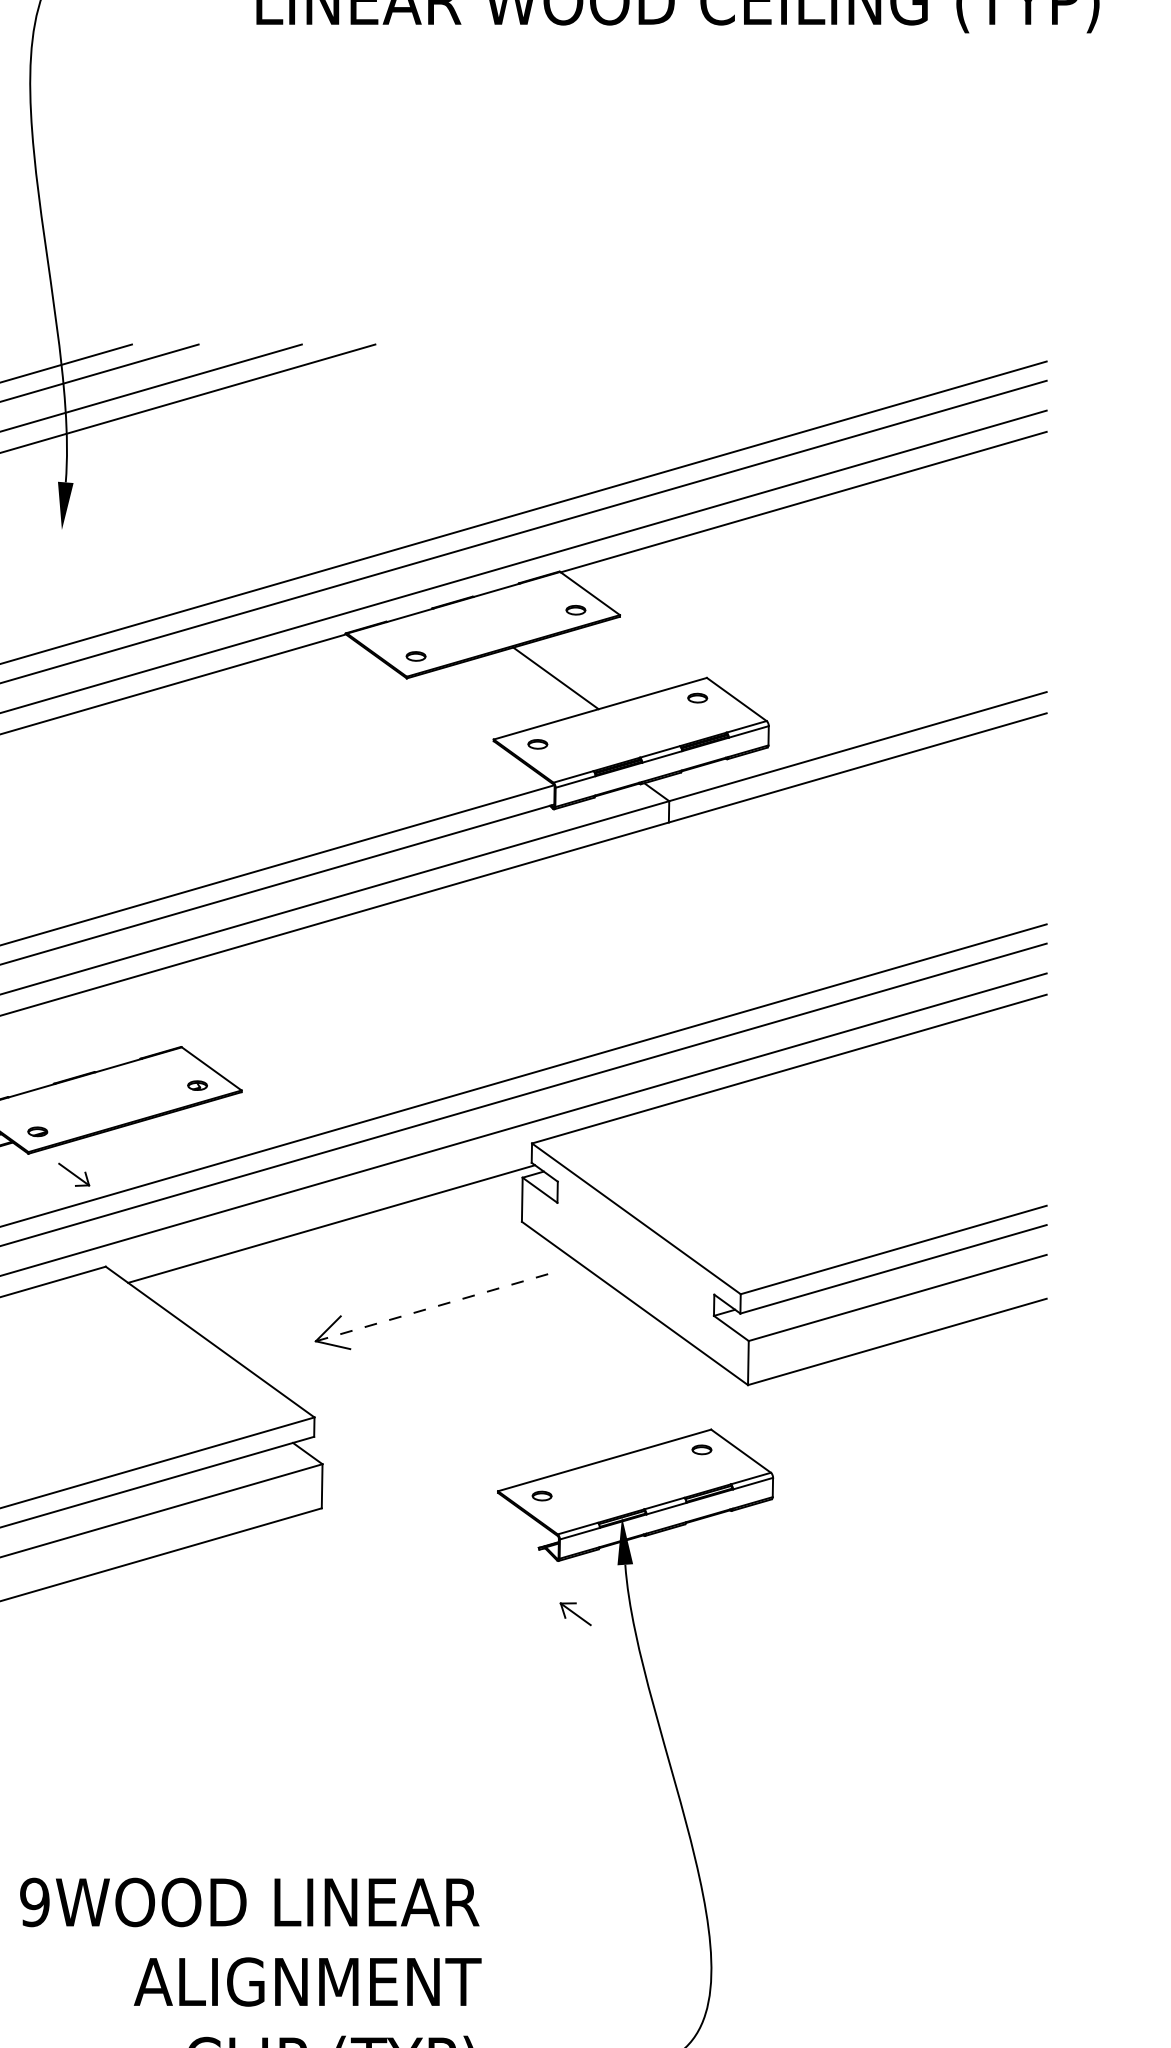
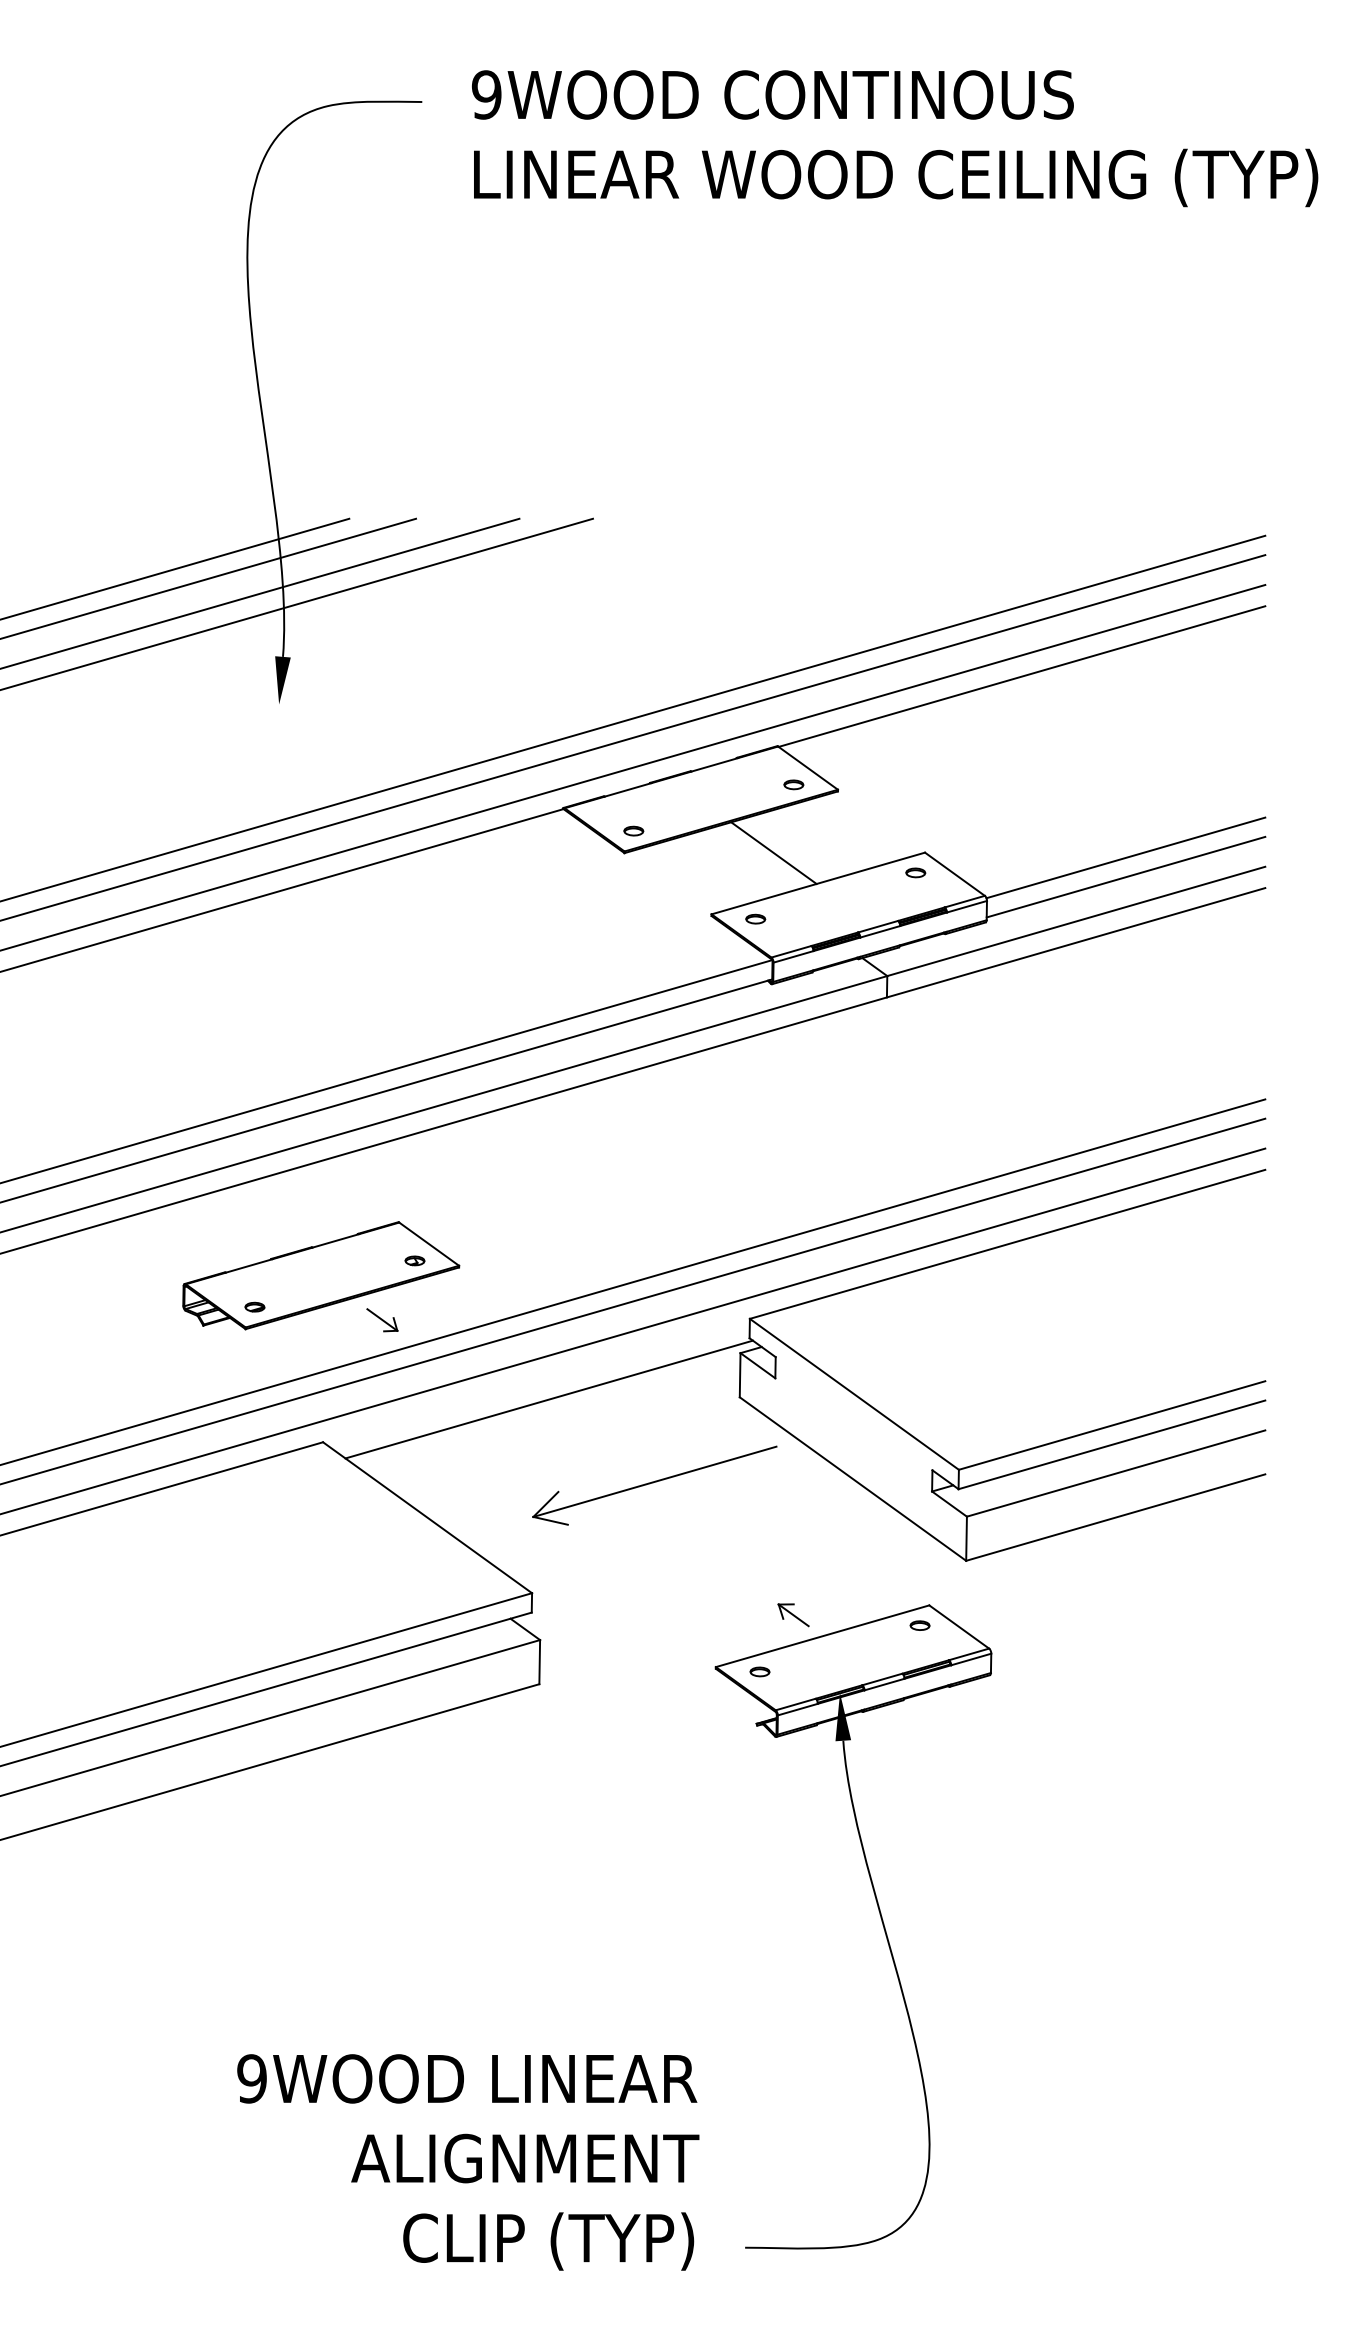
line: (907, 682) -> (1125, 857), added
line: (907, 701) -> (1125, 876), added
part: (74, 1175) -> (382, 1320), moved
line: (436, 1305) -> (654, 1481), dashed -> solid
part: (575, 1614) -> (793, 1615), moved

